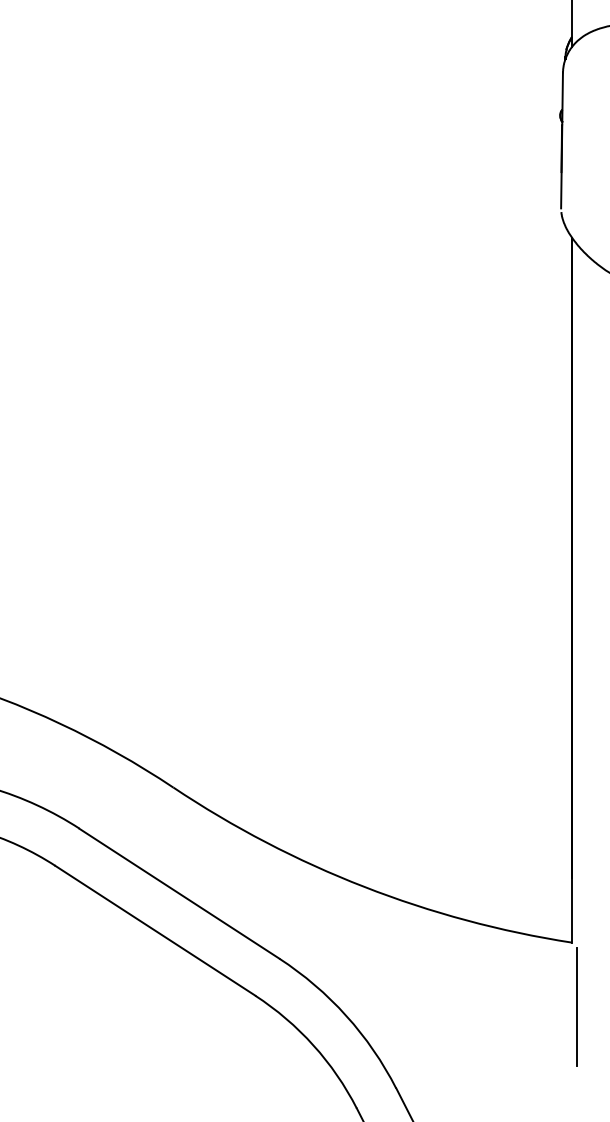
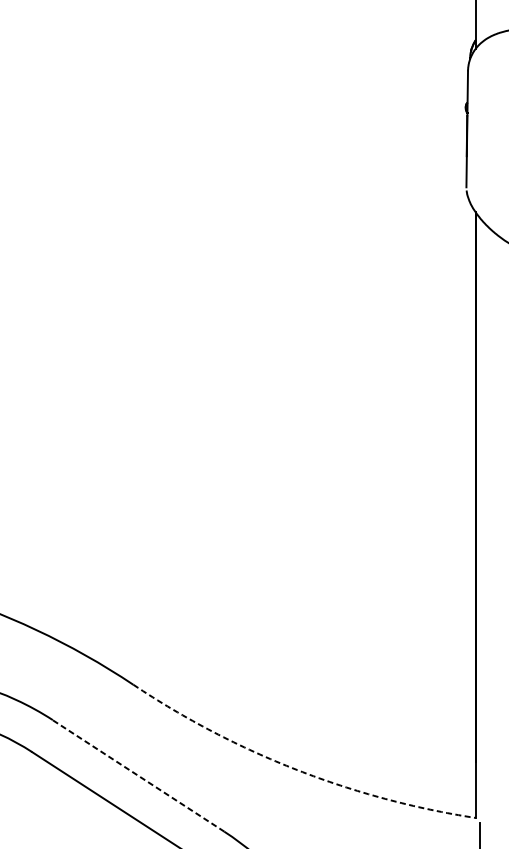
arc: (364, 886) -> (297, 769), solid -> dashed
line: (179, 893) -> (138, 775), solid -> dashed

